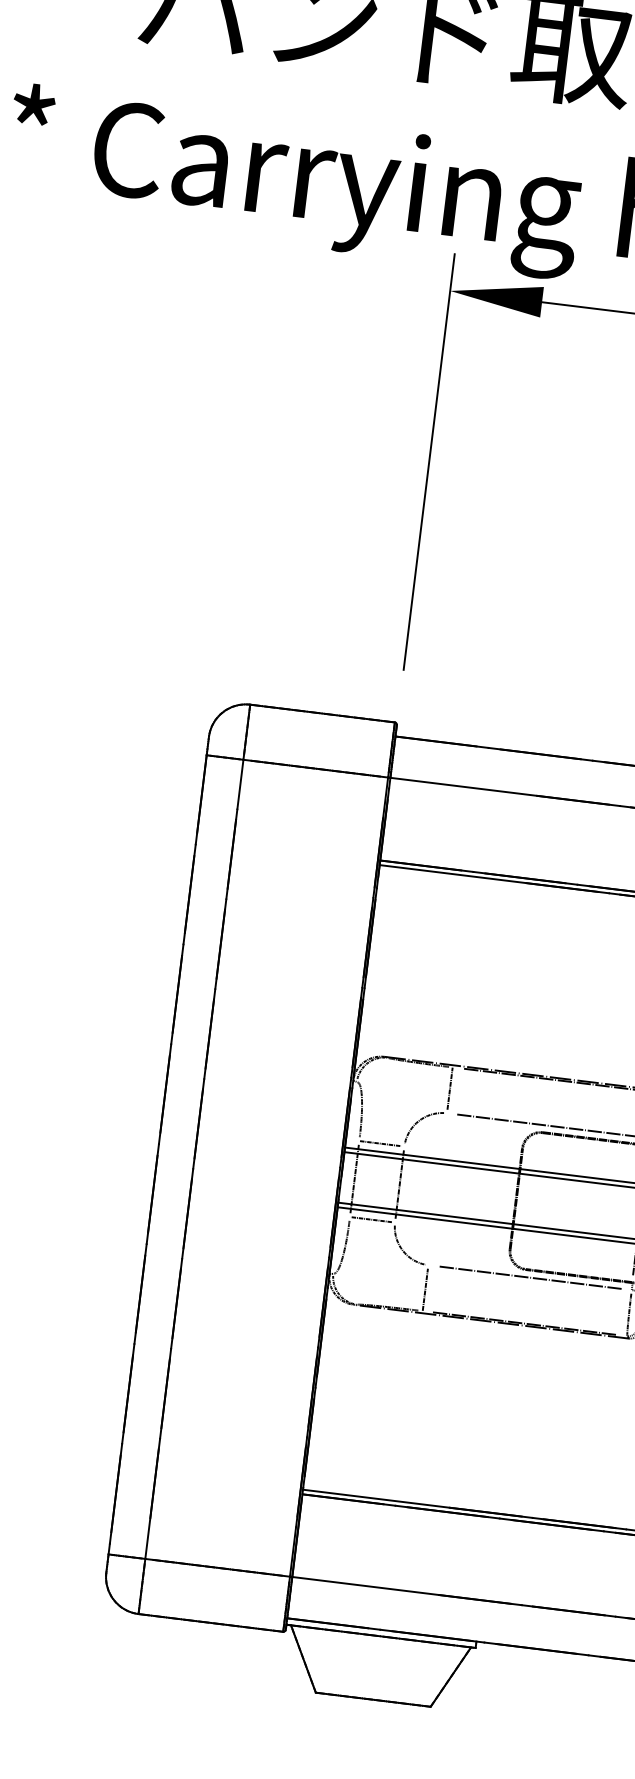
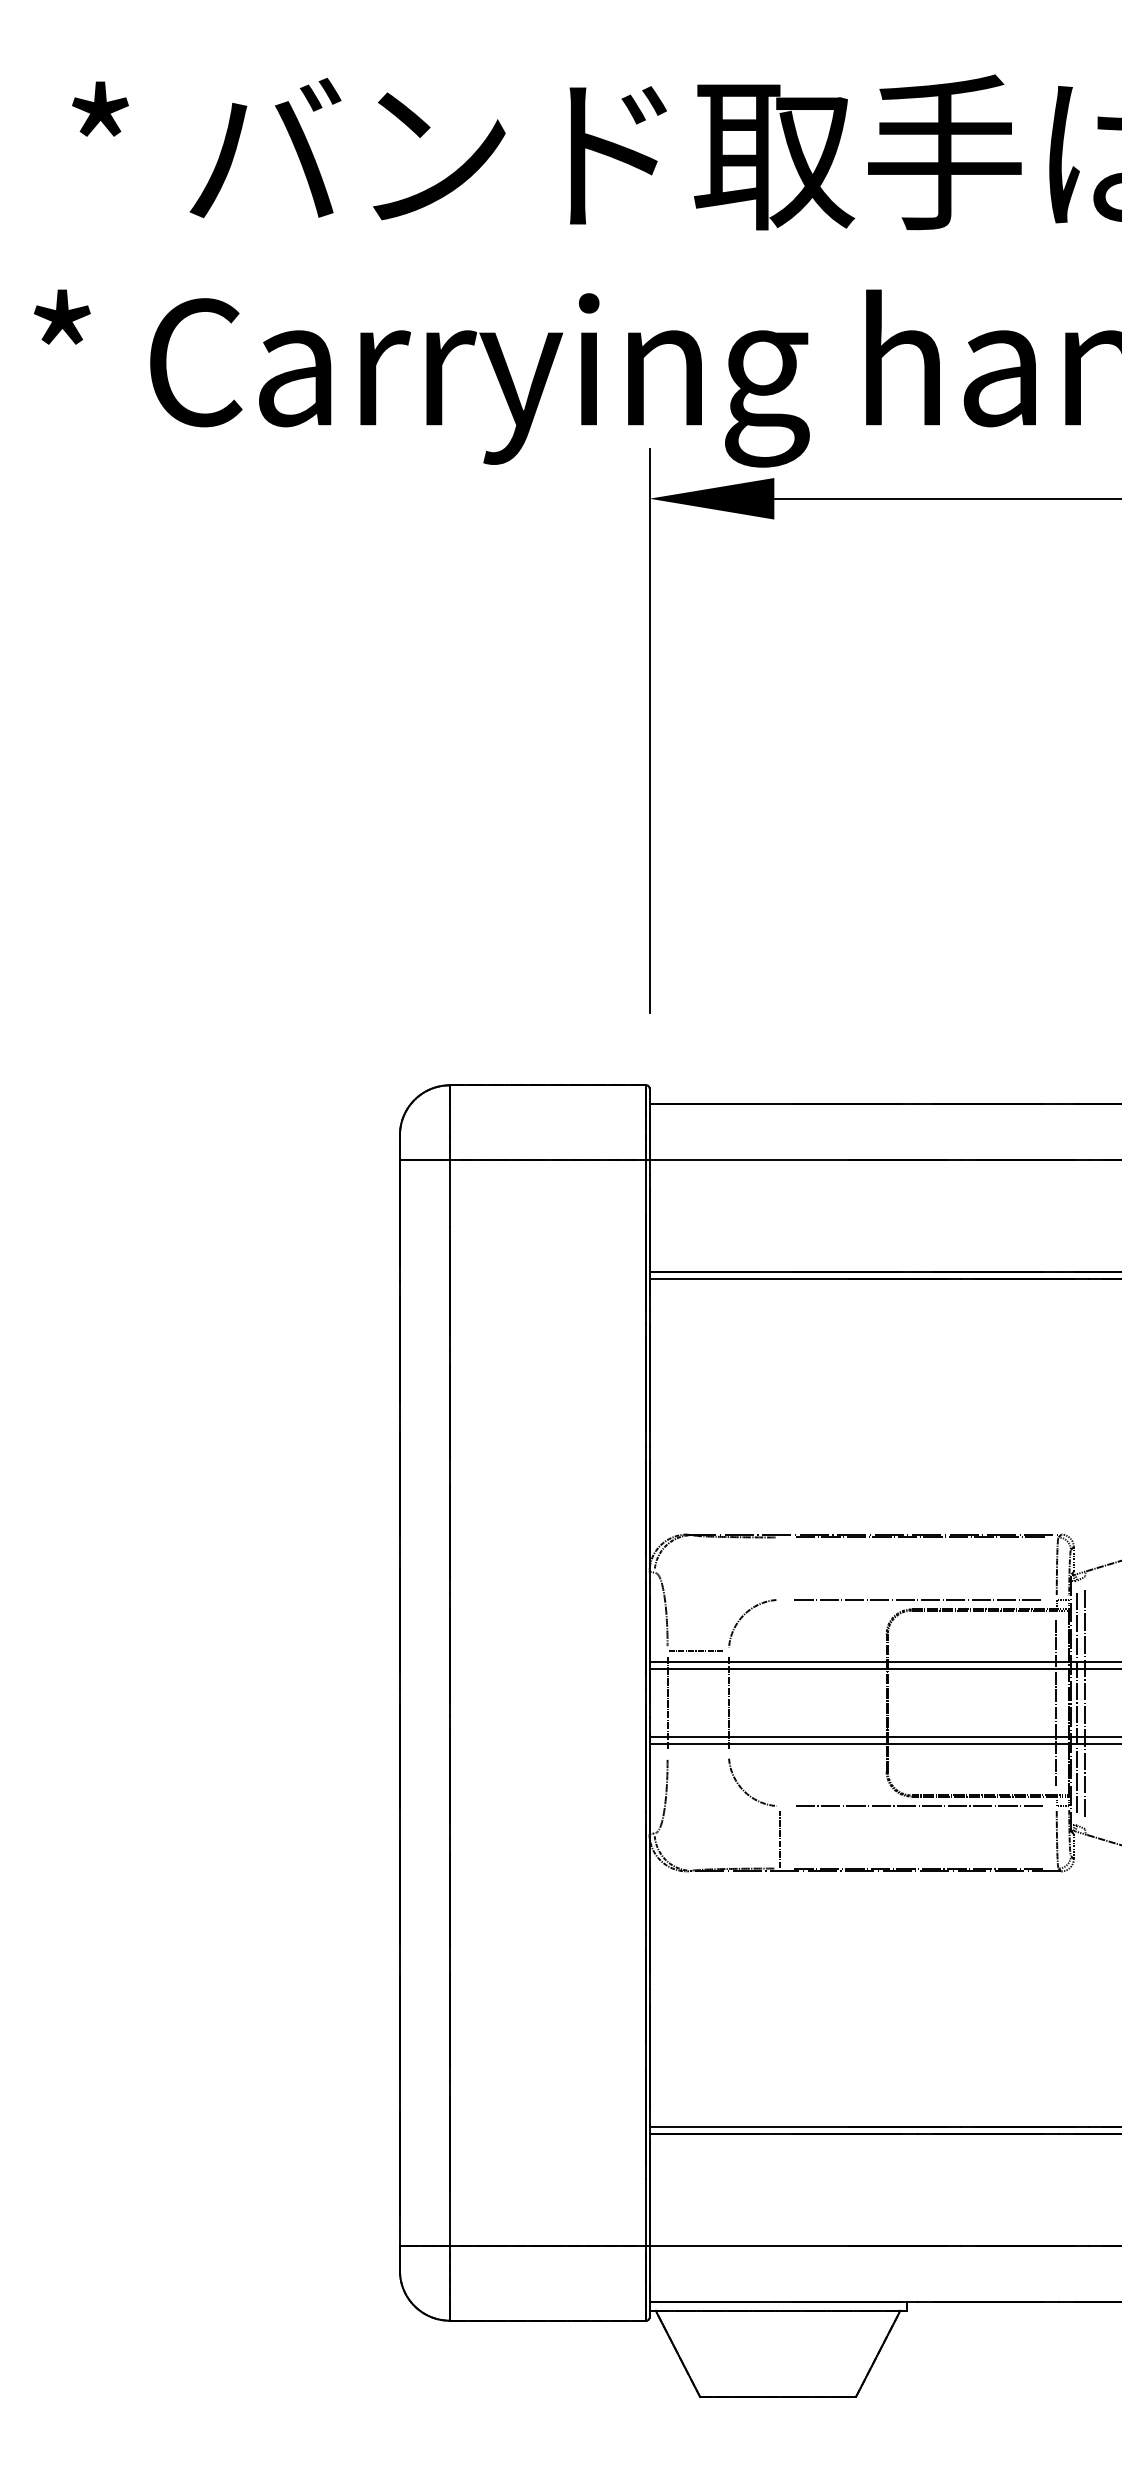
line: (450, 1088) -> (780, 1566), removed
line: (371, 1219) -> (696, 1754), removed

